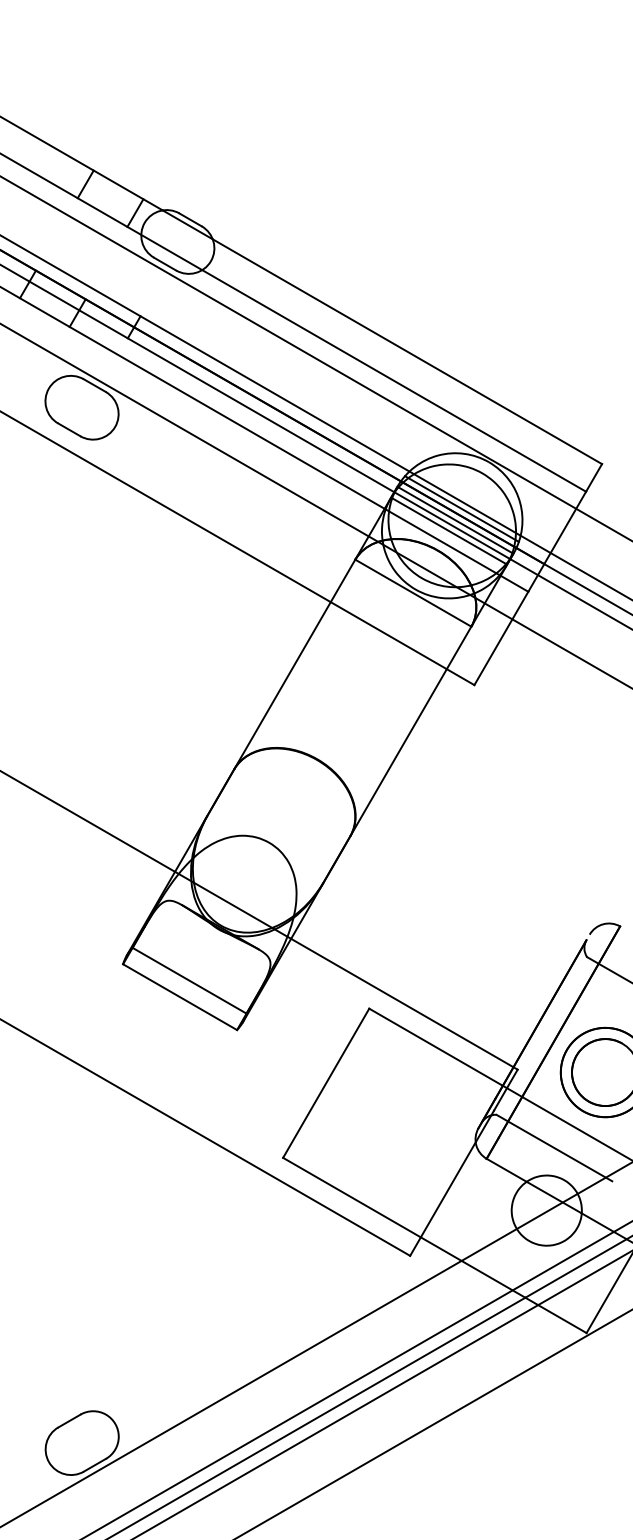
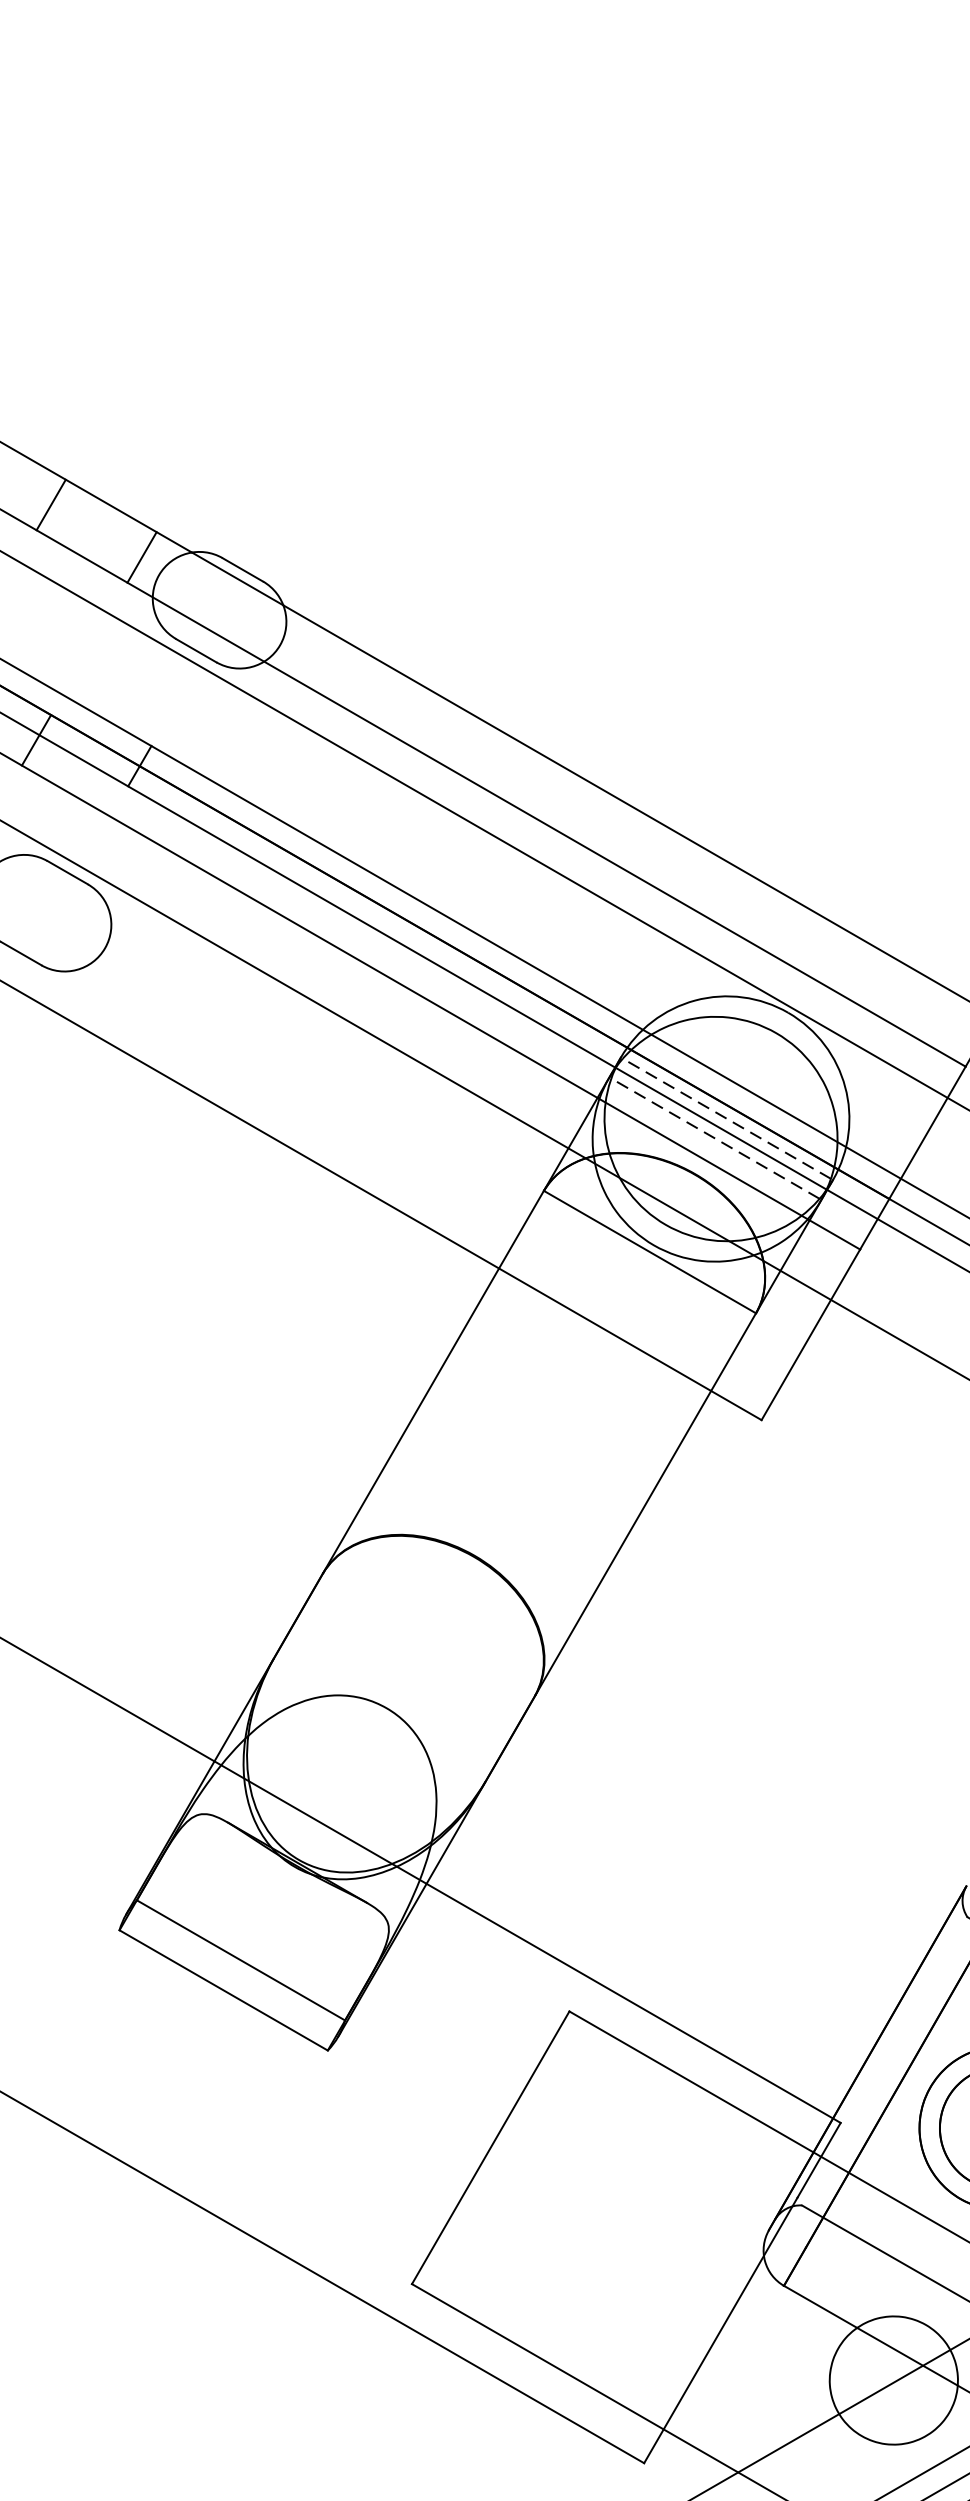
line: (461, 508) -> (737, 1097), removed
line: (455, 520) -> (727, 1119), solid -> dashed
line: (449, 531) -> (716, 1139), solid -> dashed

